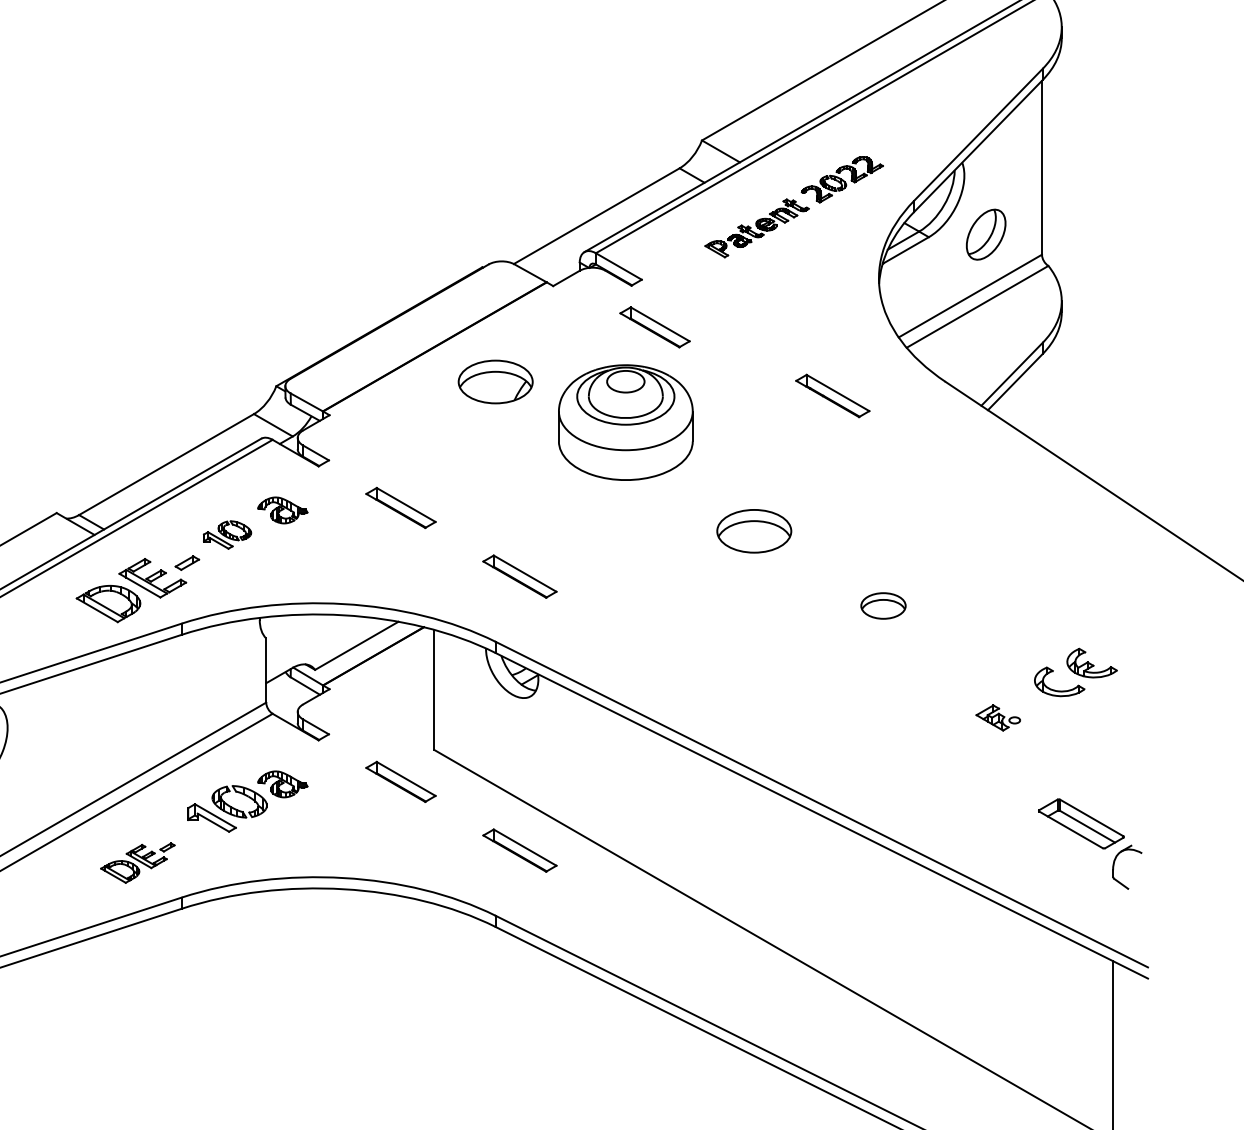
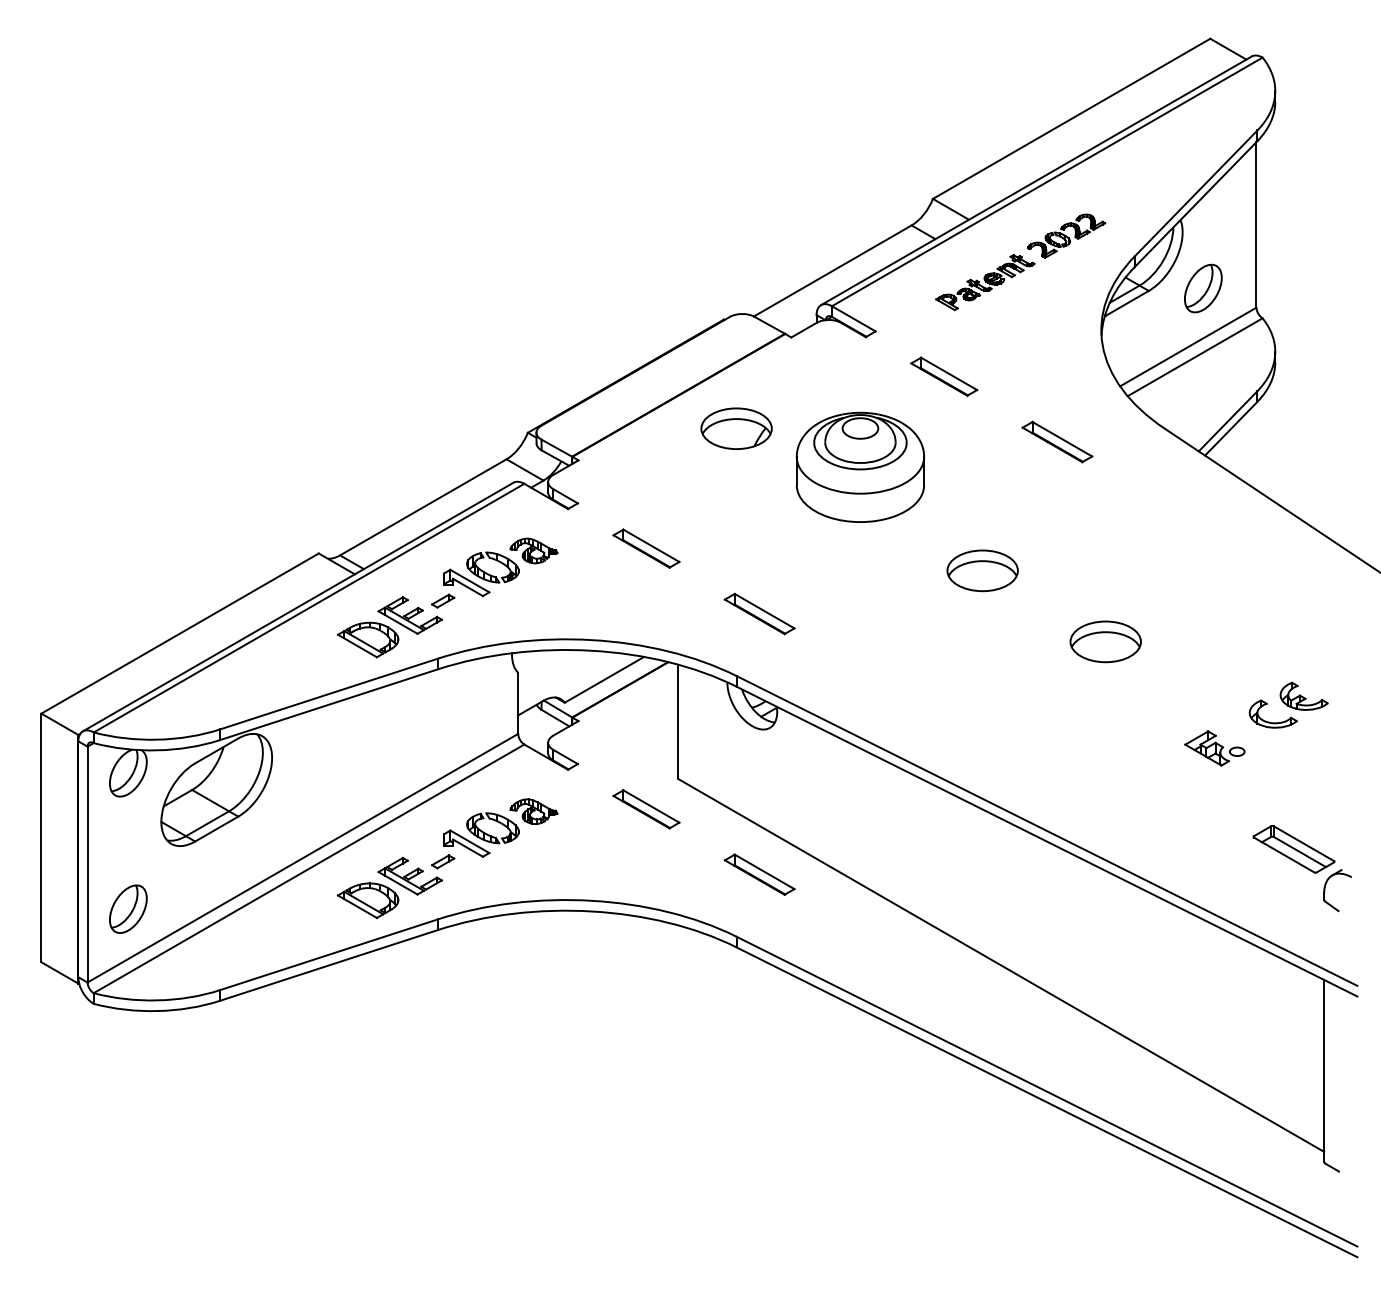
part: (655, 327) -> (944, 376), moved
part: (227, 535) -> (481, 574), size x1.67
part: (883, 605) -> (1105, 641), size x1.67
part: (997, 717) -> (1214, 748), size x1.43
part: (137, 862) -> (395, 886), size x1.67

